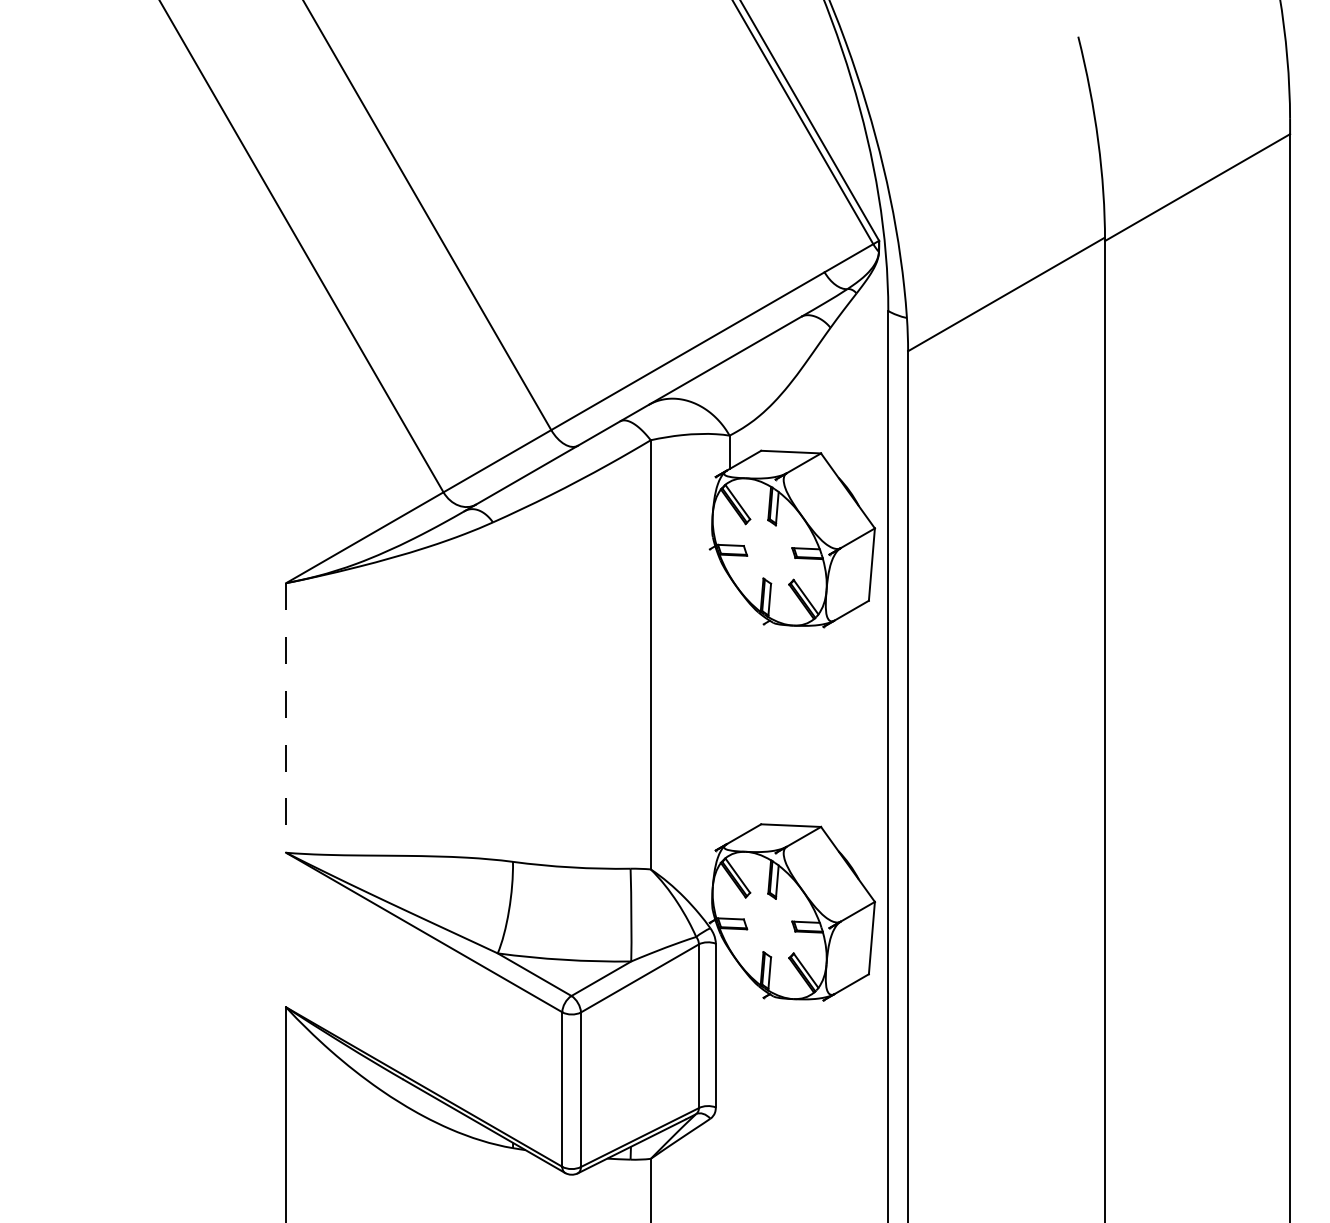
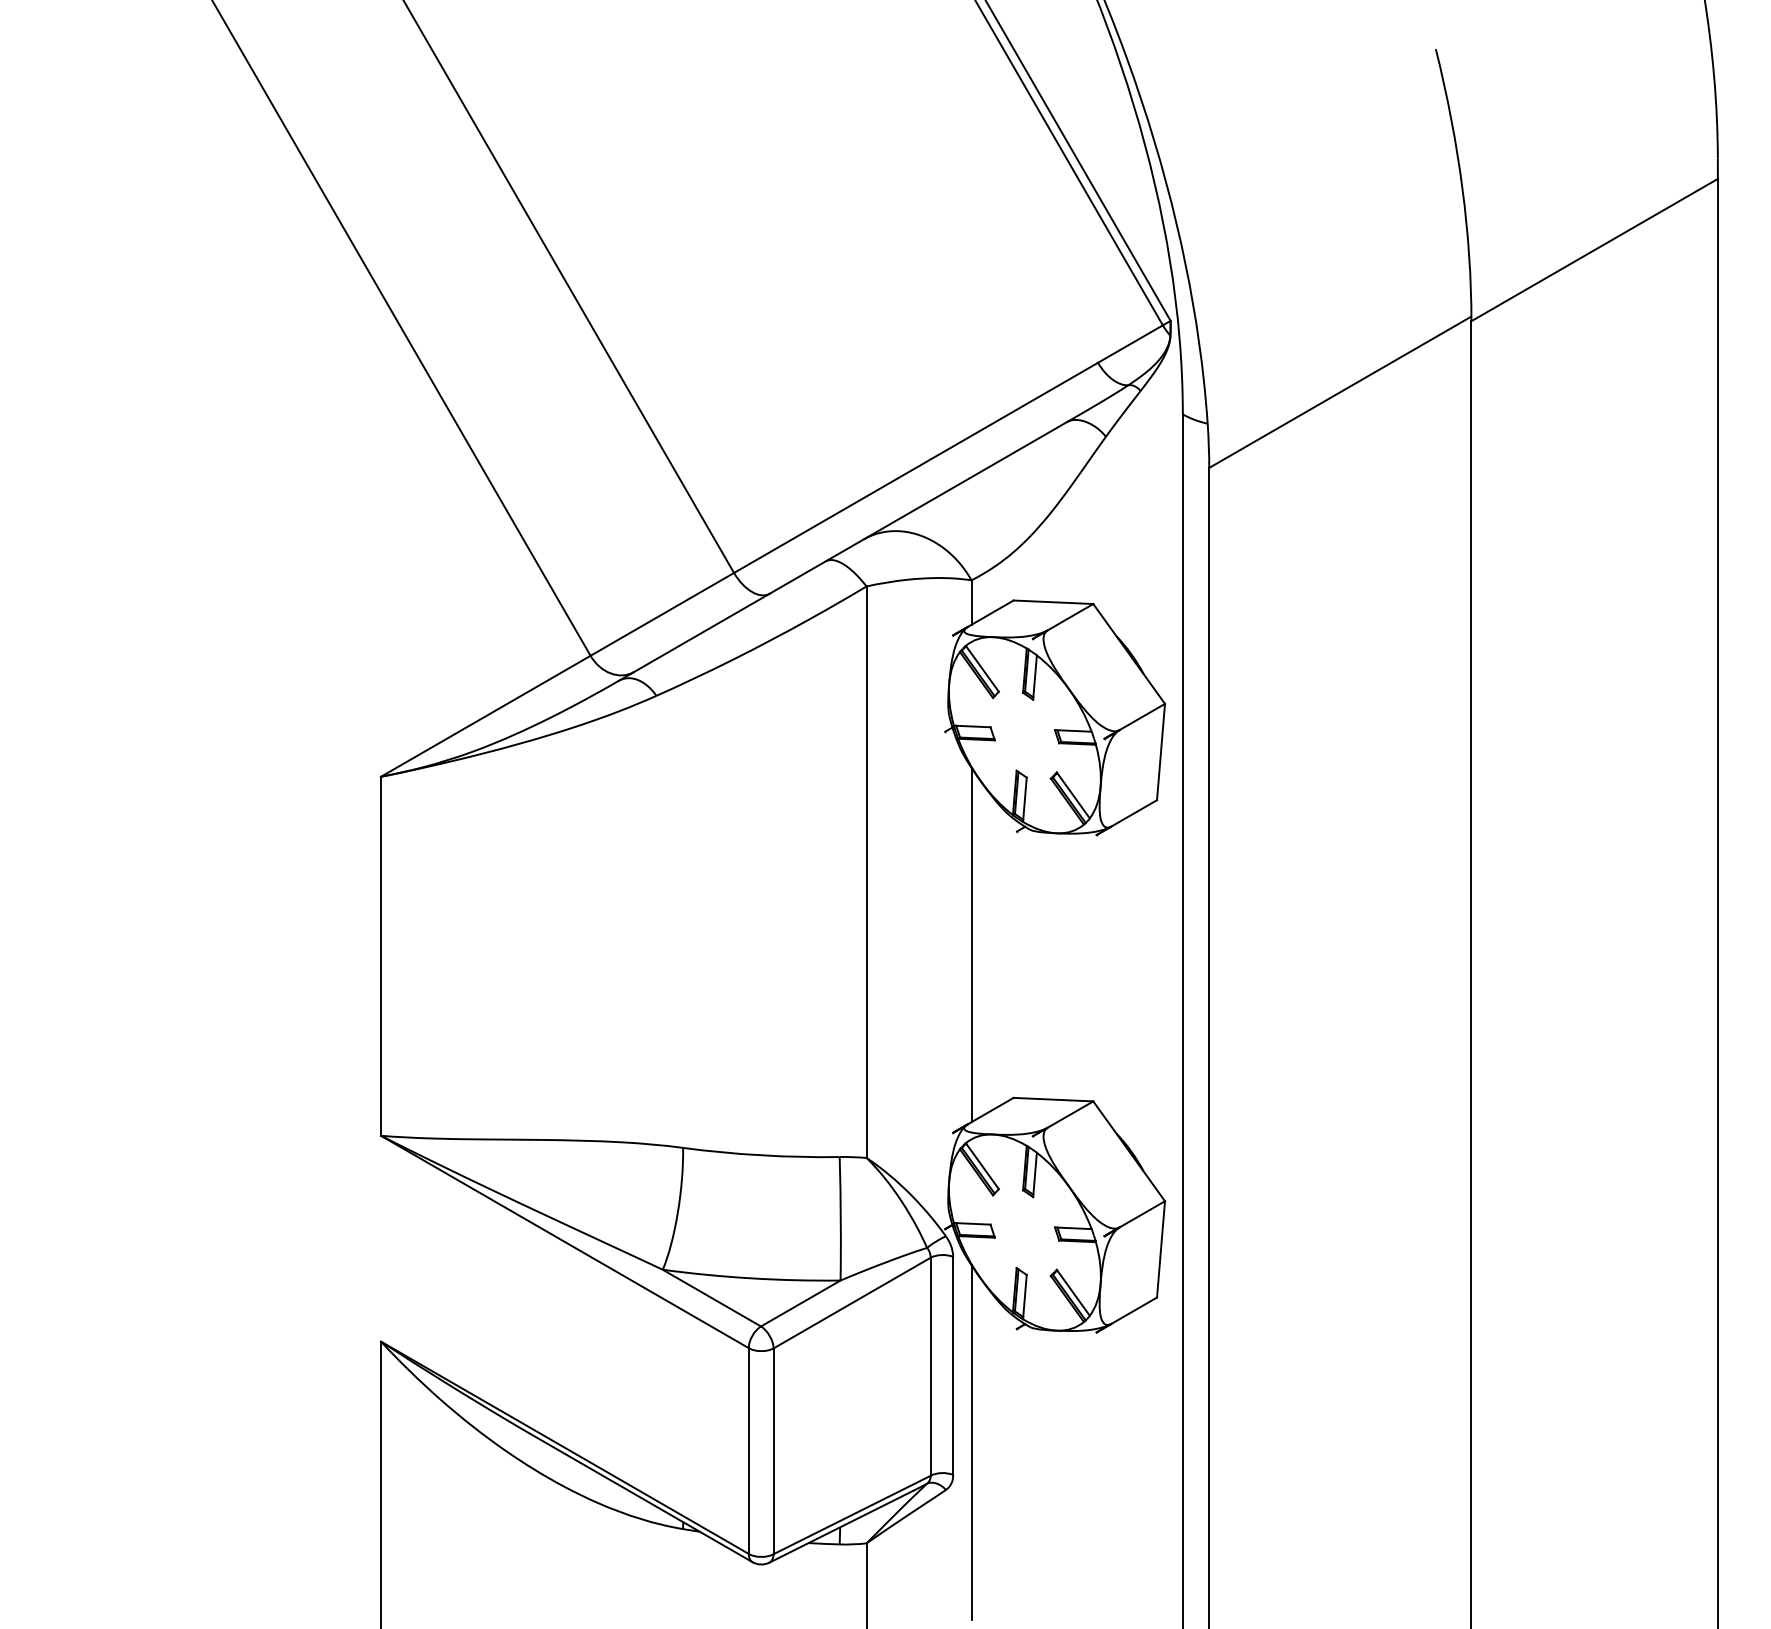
line: (729, 709) -> (971, 944), added
line: (286, 717) -> (381, 955), dashed -> solid
line: (729, 1082) -> (971, 1441), added

